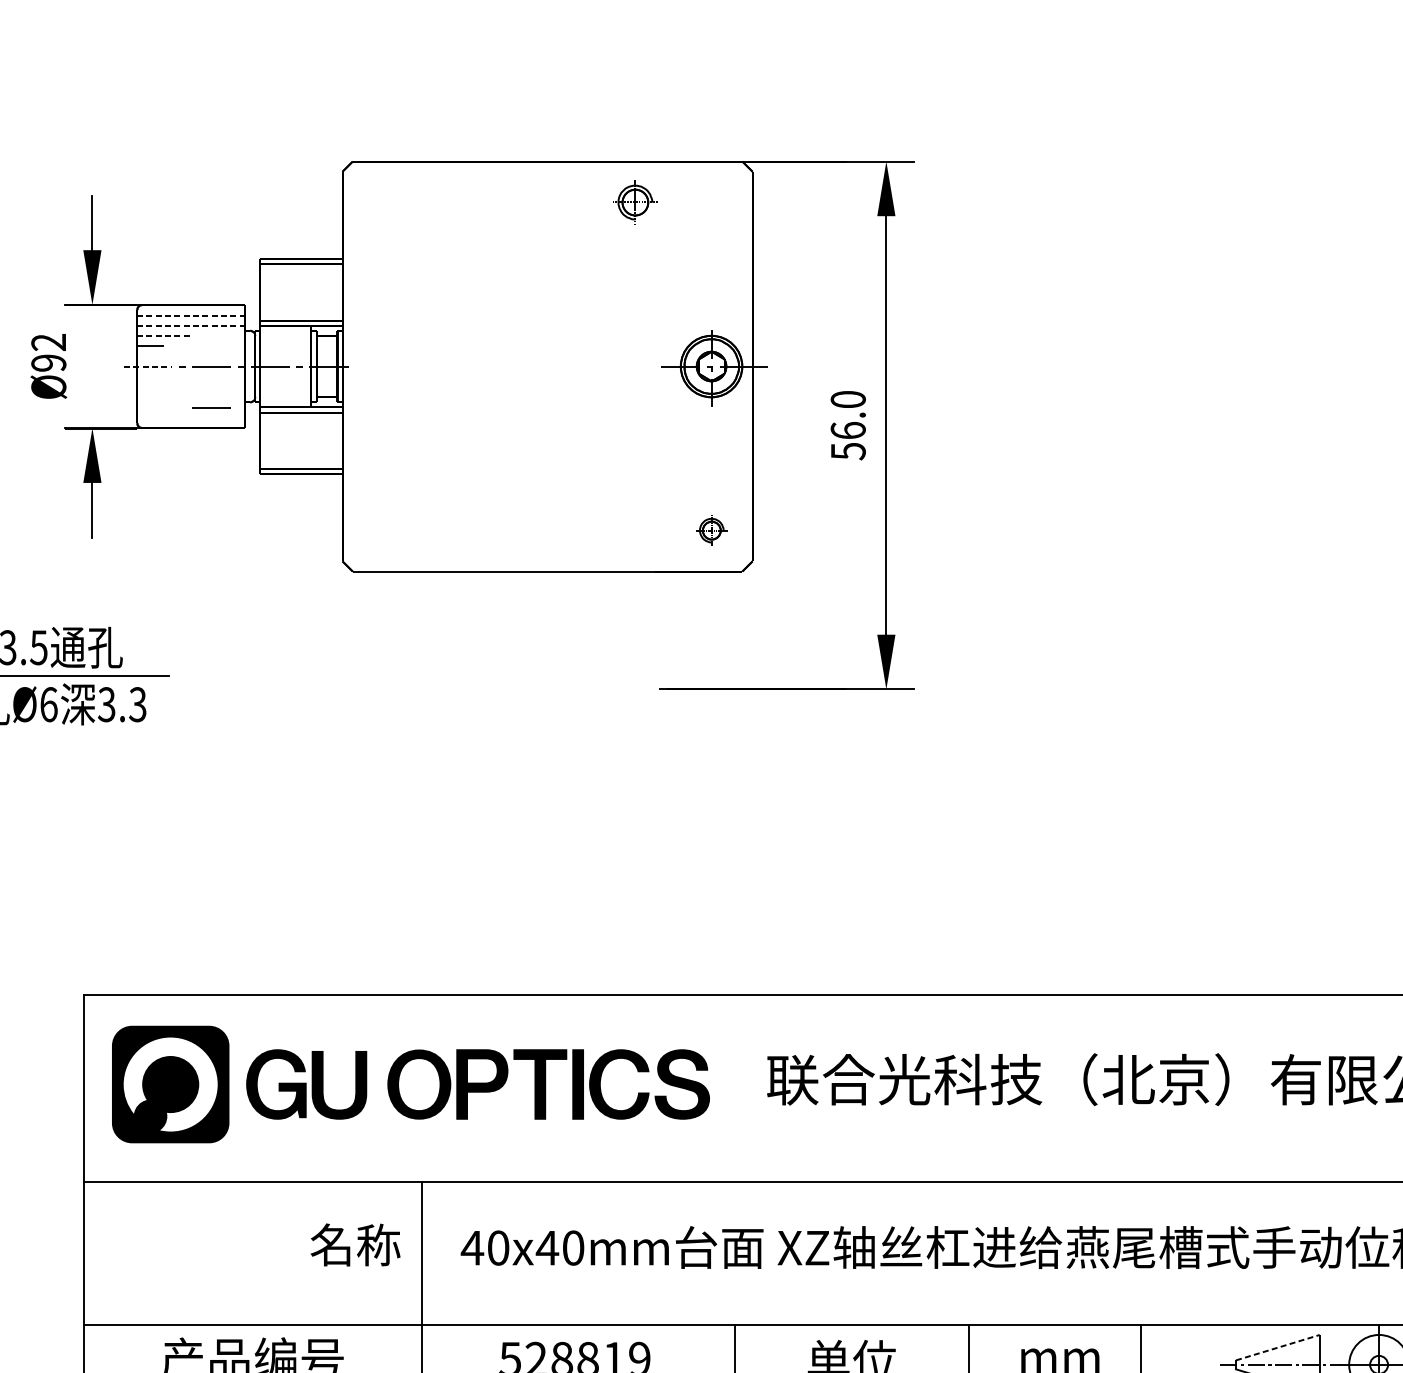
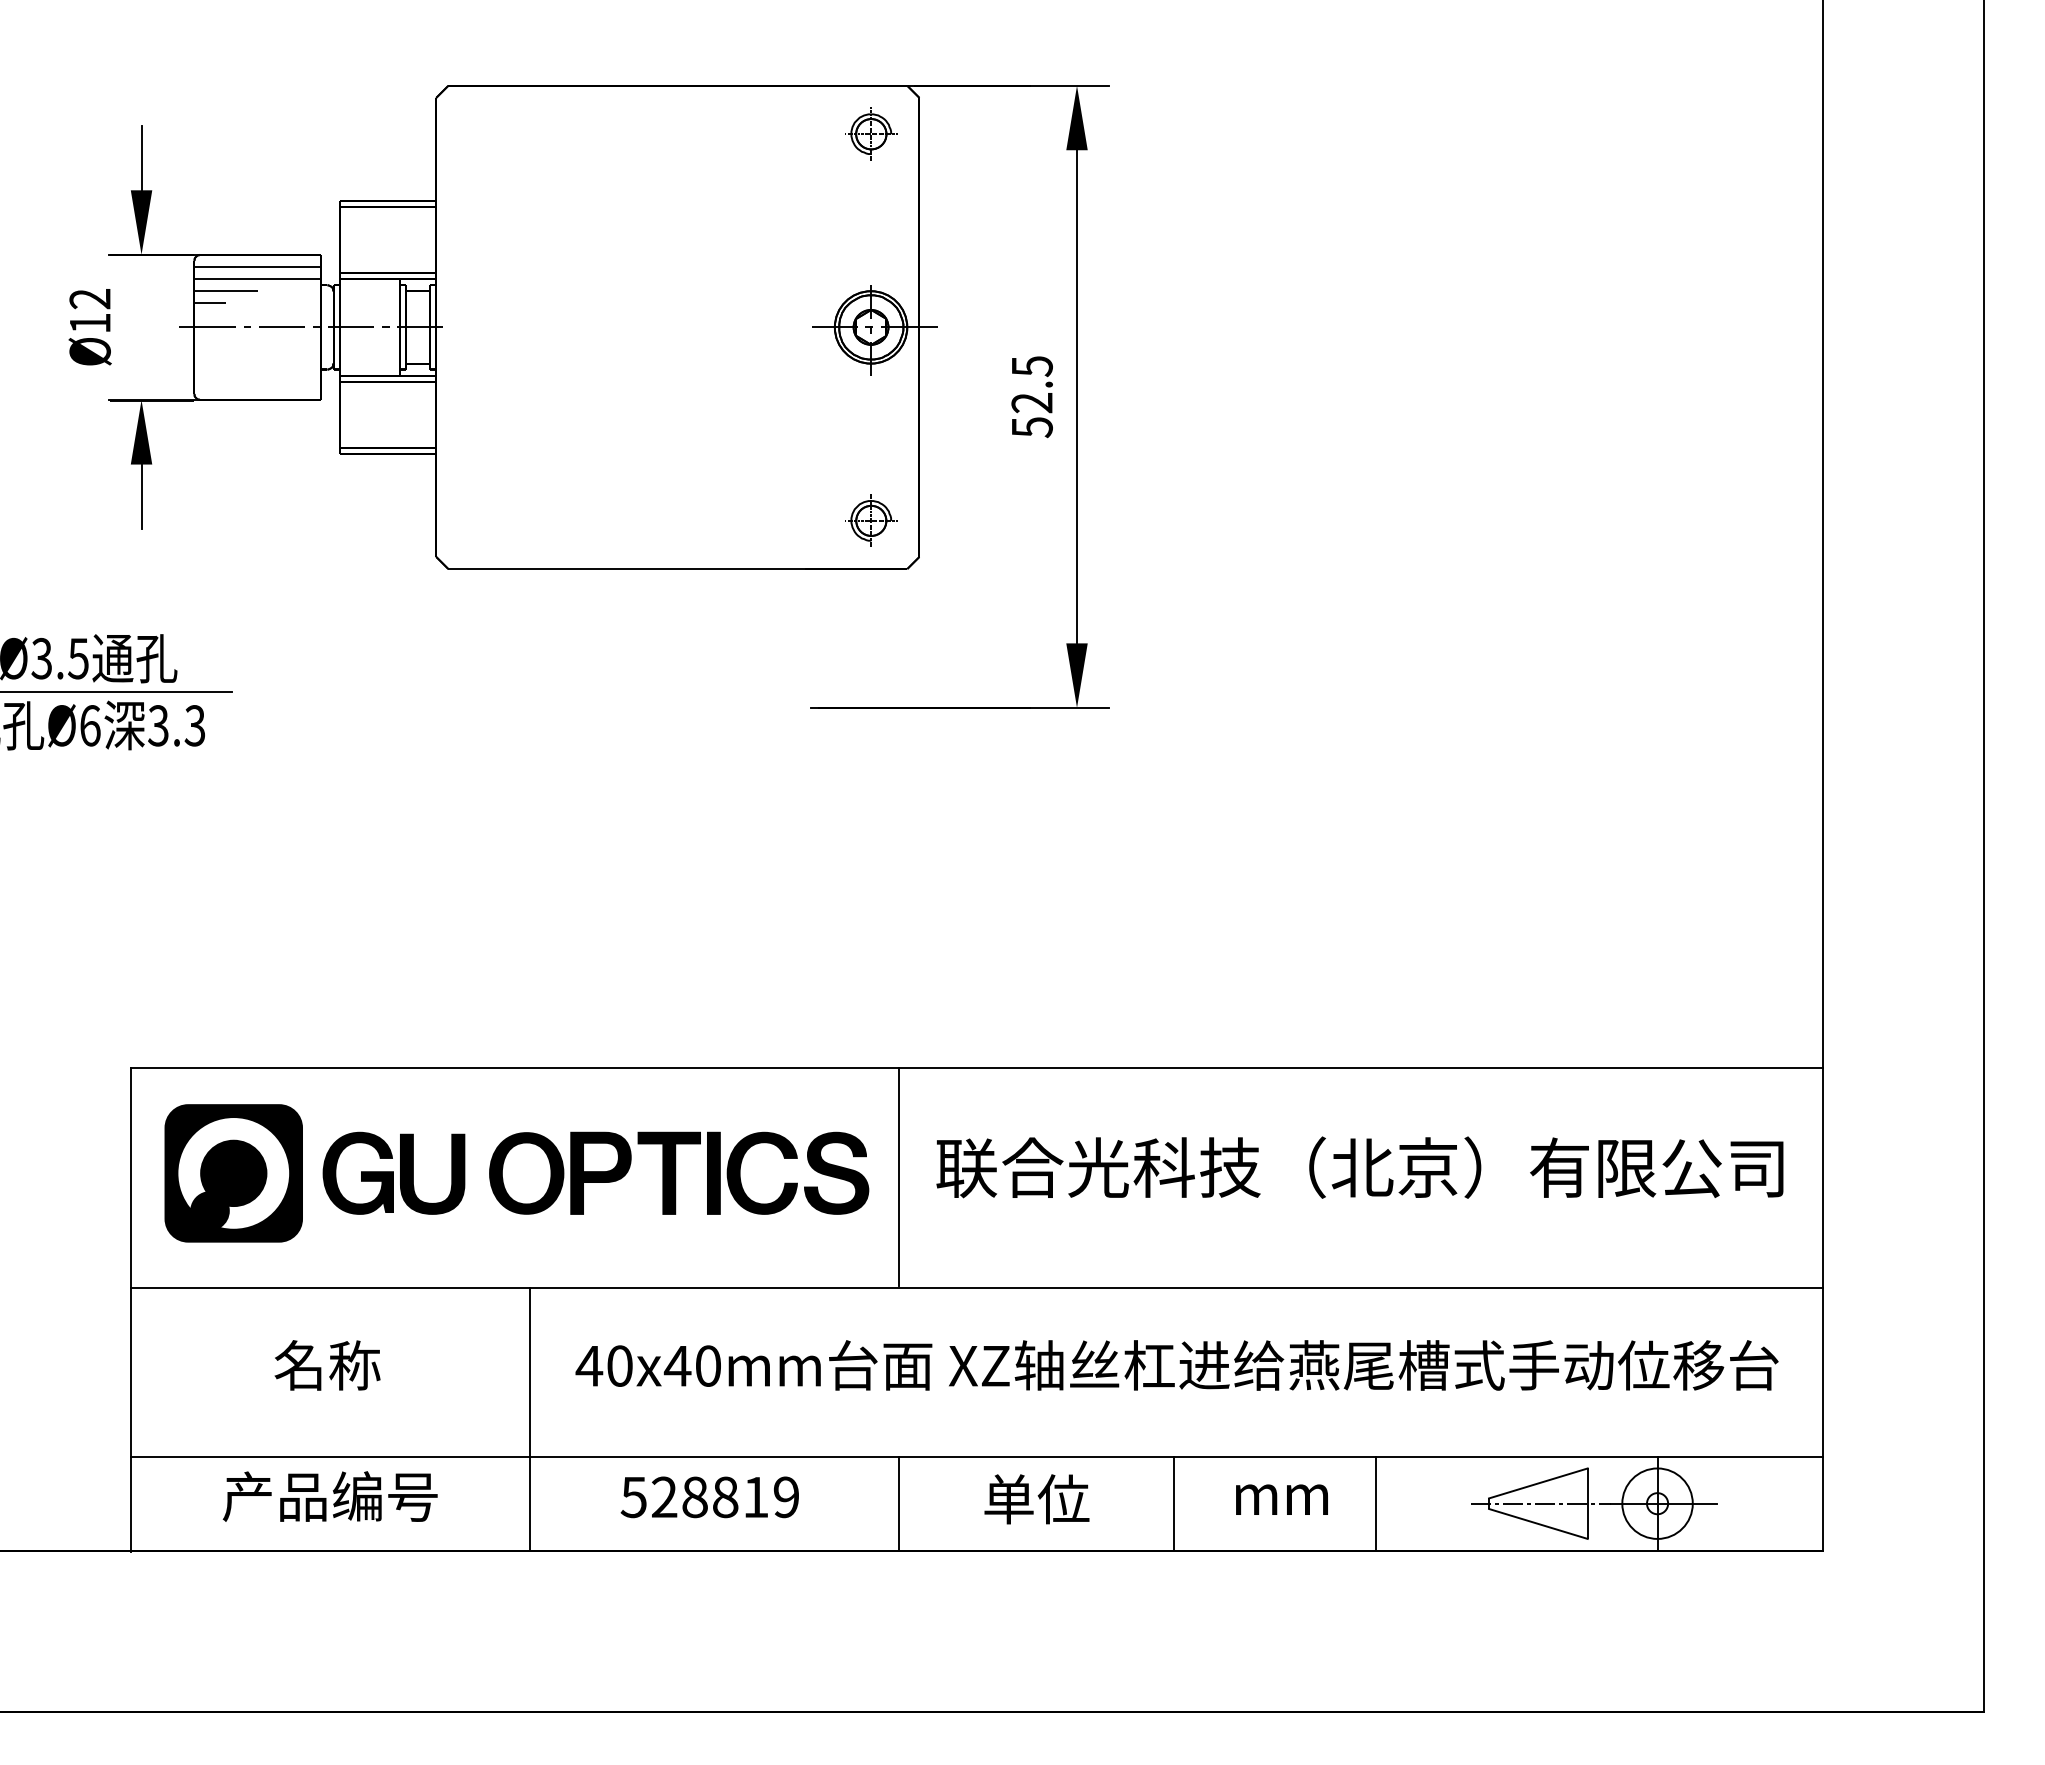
part: (635, 201) -> (871, 133), moved
line: (191, 315) -> (258, 267), dashed -> solid
line: (191, 325) -> (258, 279), dashed -> solid
line: (164, 336) -> (226, 291), dashed -> solid
text: (48, 363) -> (89, 323), Ø92 -> Ø12
line: (148, 366) -> (207, 327), dashed -> solid
line: (211, 407) -> (281, 375), removed
text: (847, 415) -> (1031, 384), 56.0 -> 52.5
part: (711, 530) -> (871, 520), size x1.43
line: (734, 1087) -> (898, 1176), added
text: (355, 1245) -> (327, 1365), moved
line: (1278, 1347) -> (1538, 1483), dashed -> solid

